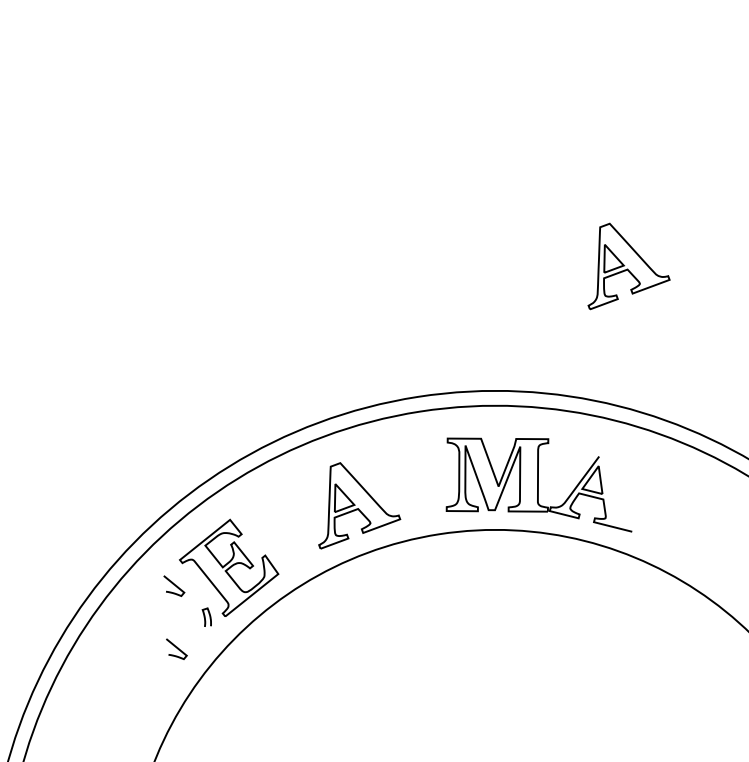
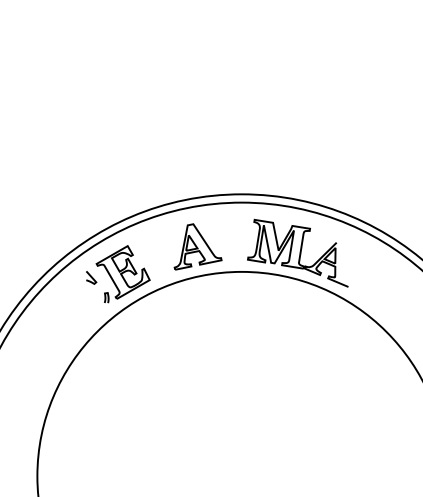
part: (623, 262) -> (366, 137), removed
curve: (177, 648) -> (87, 312), removed

